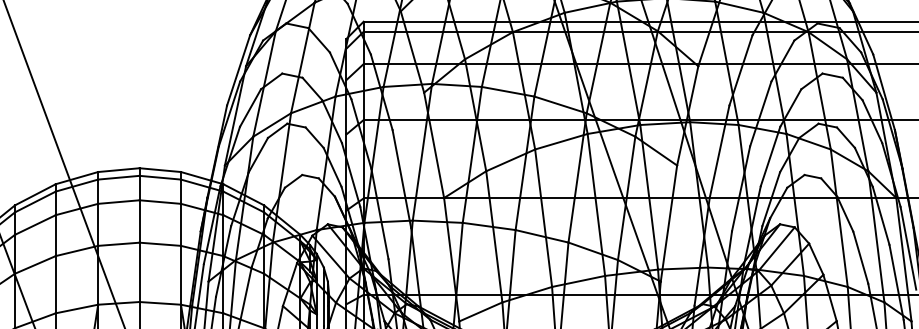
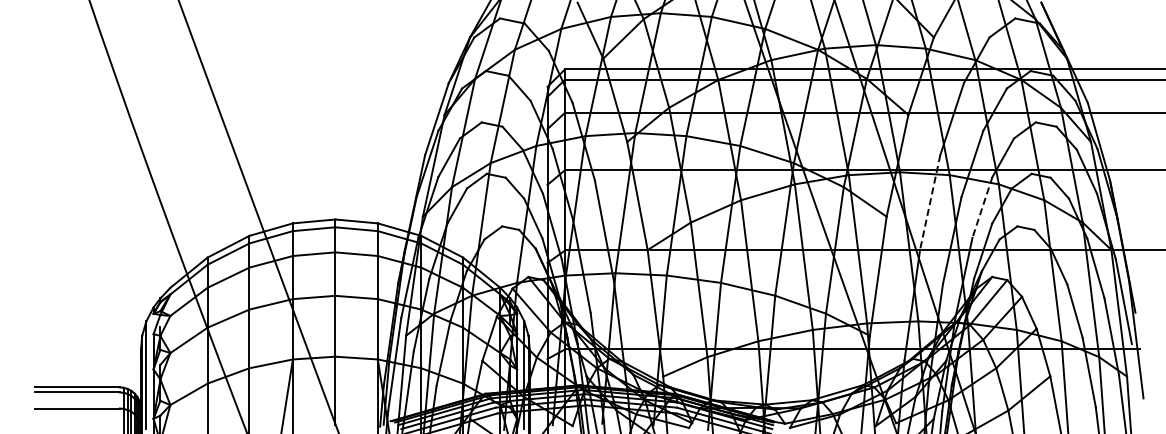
line: (719, 151) -> (930, 202), solid -> dashed
line: (770, 156) -> (982, 207), solid -> dashed

